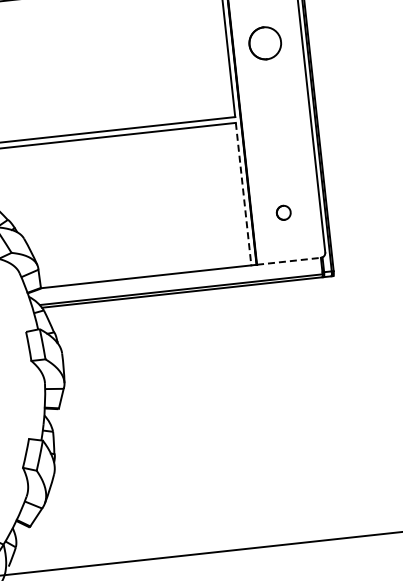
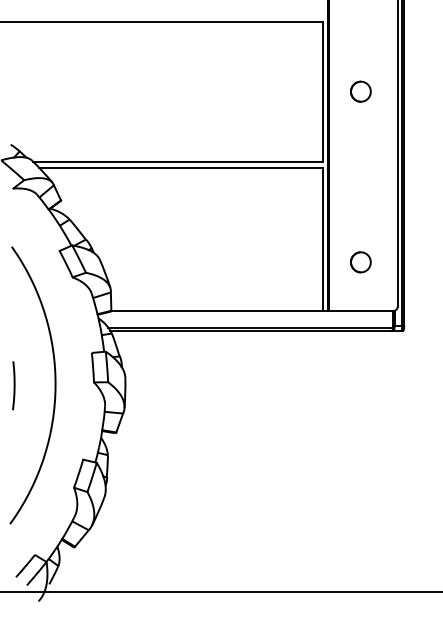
part: (264, 43) -> (360, 91), size x0.62
line: (243, 194) -> (322, 239), dashed -> solid
part: (283, 213) -> (360, 262), size x1.43
line: (289, 261) -> (361, 311), dashed -> solid

